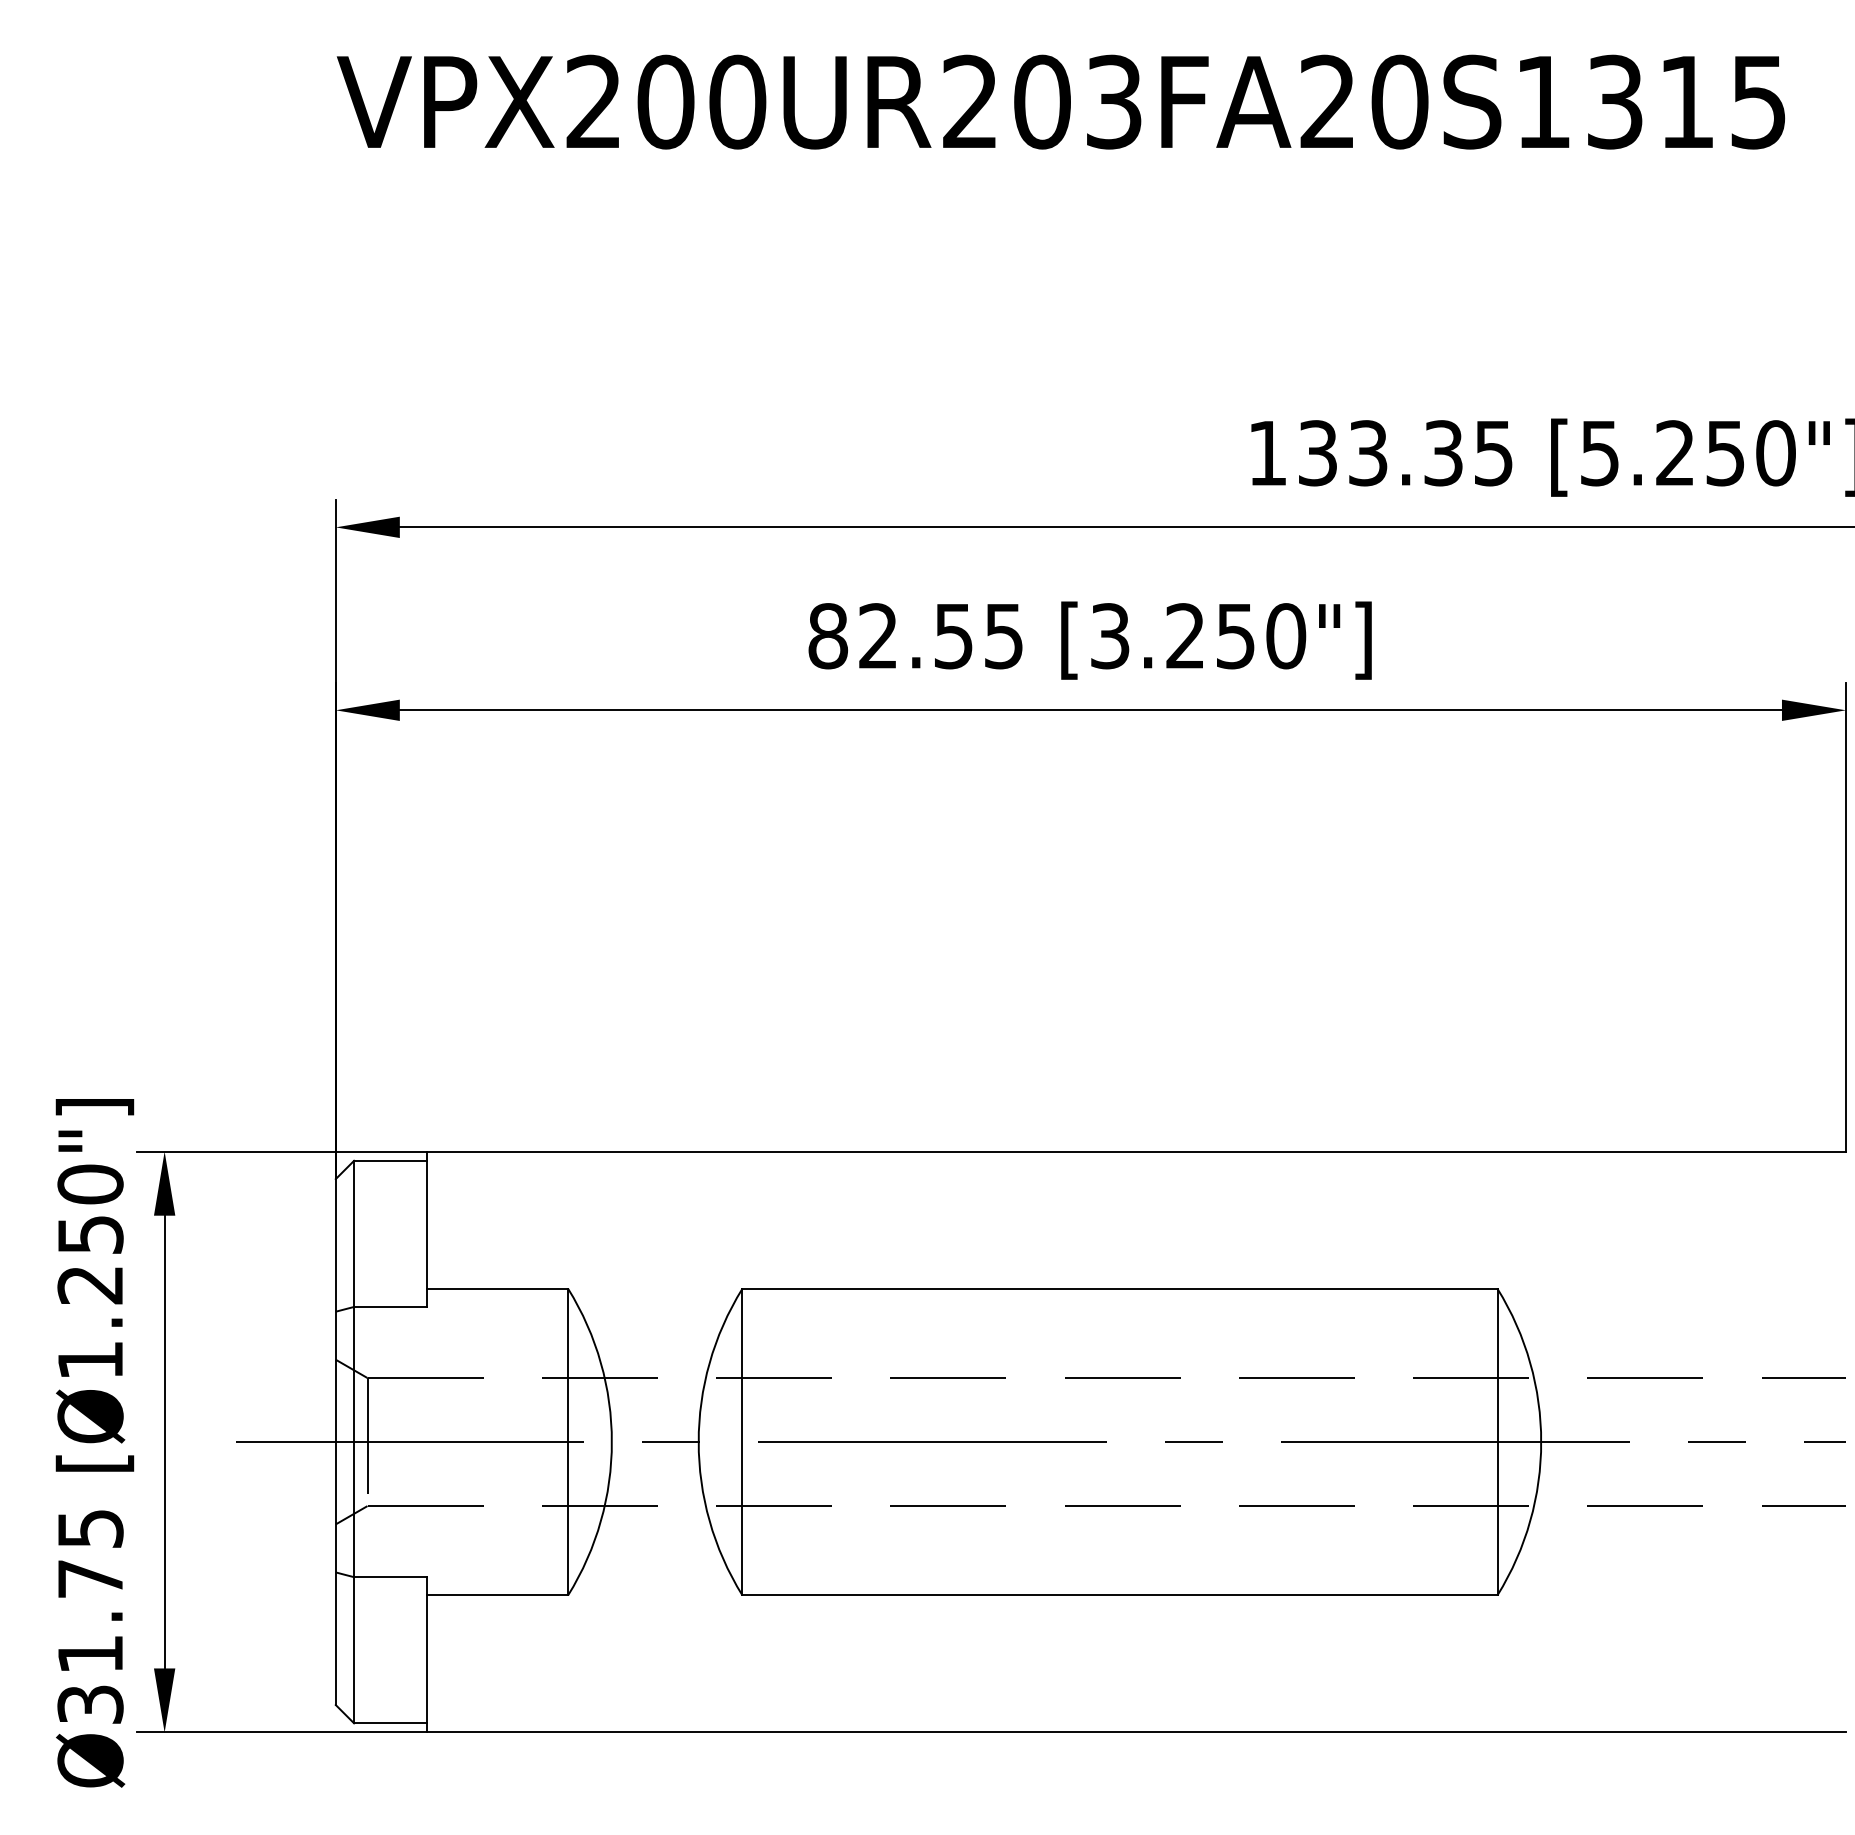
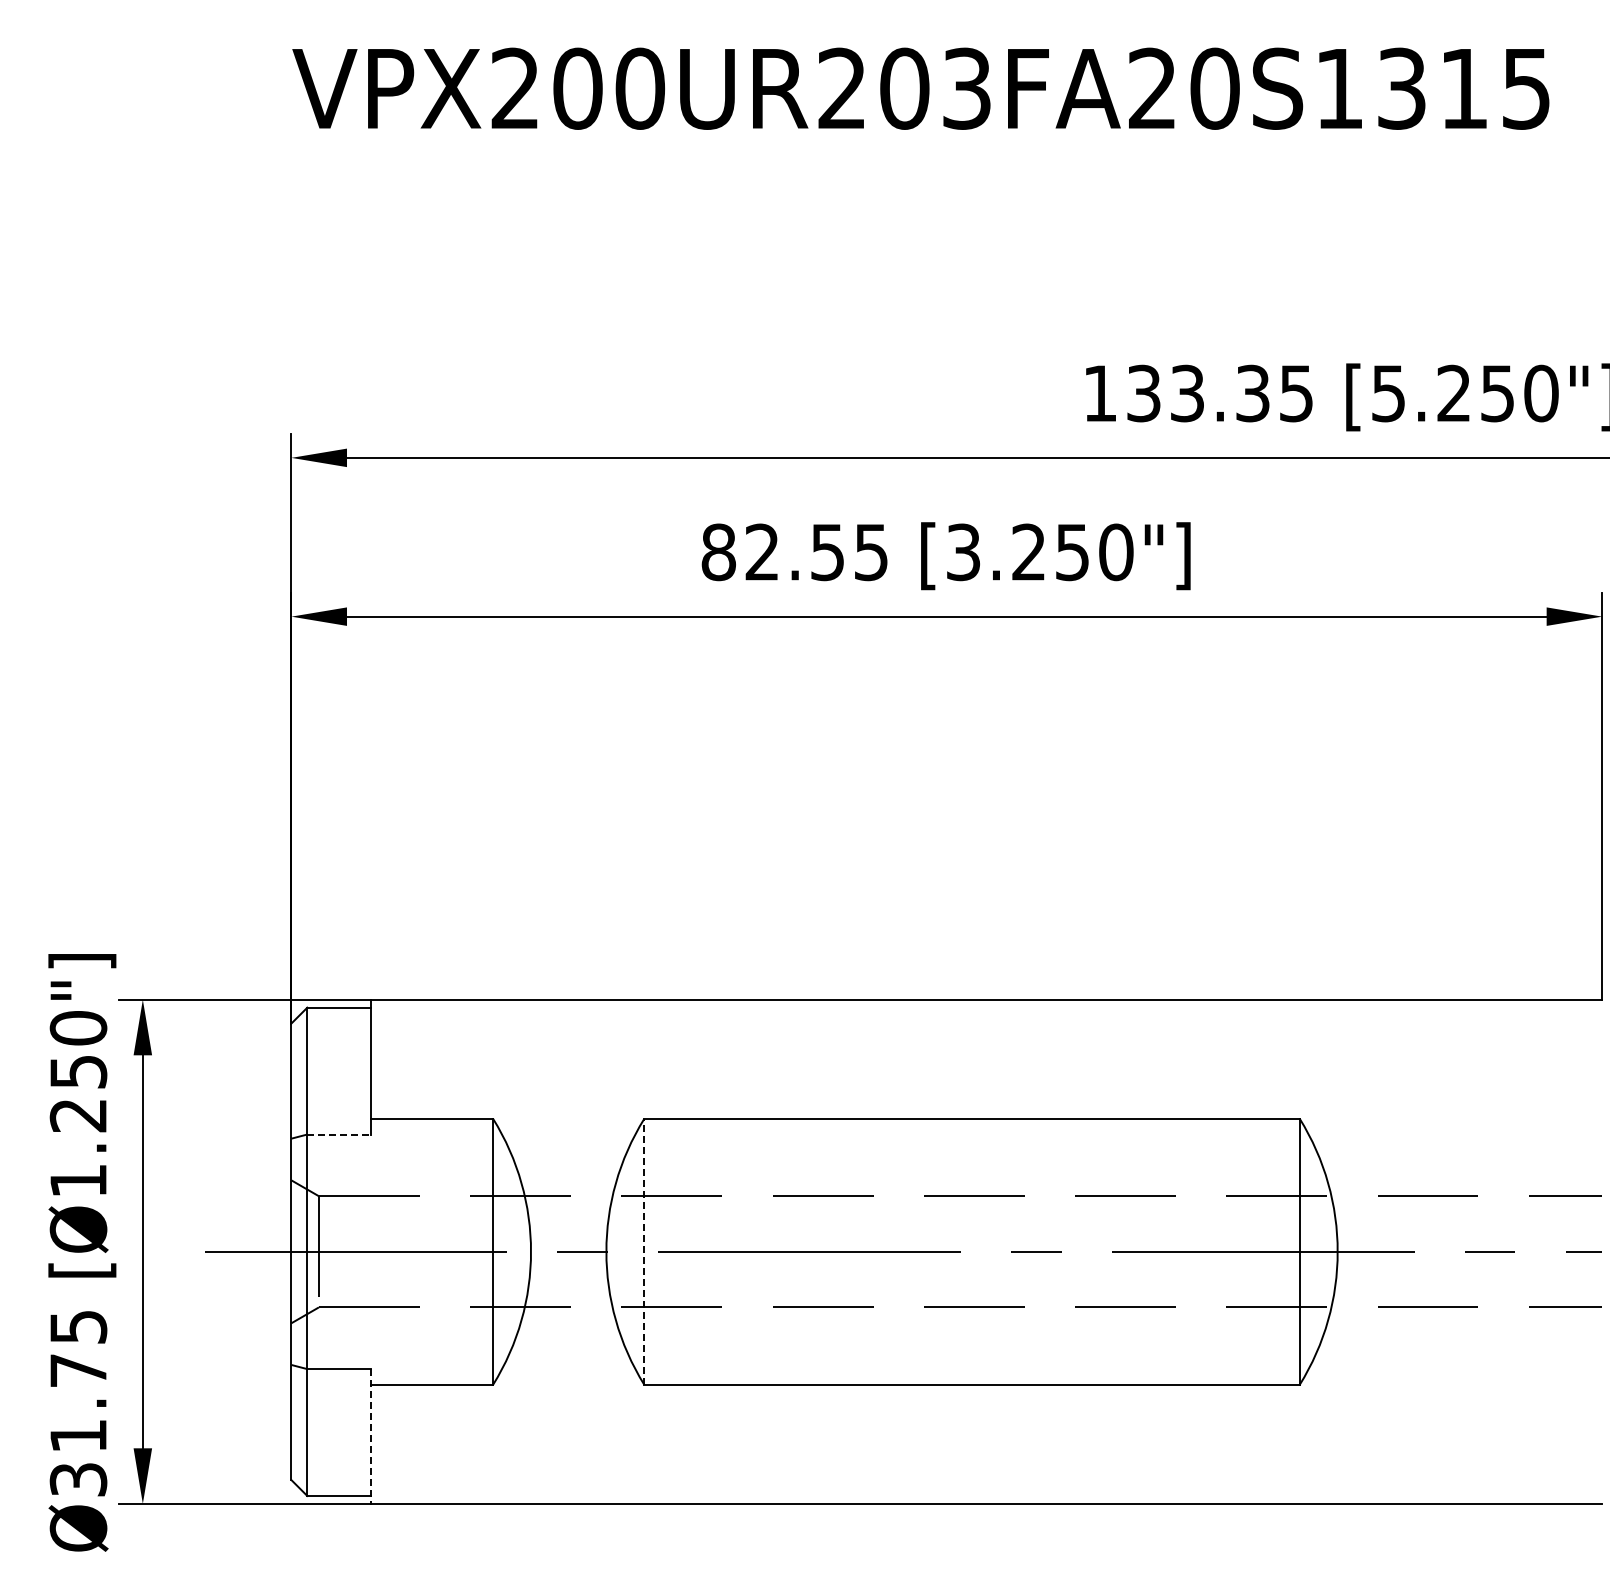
line: (391, 1306) -> (339, 1134), solid -> dashed
line: (742, 1441) -> (644, 1251), solid -> dashed
line: (426, 1654) -> (370, 1436), solid -> dashed

